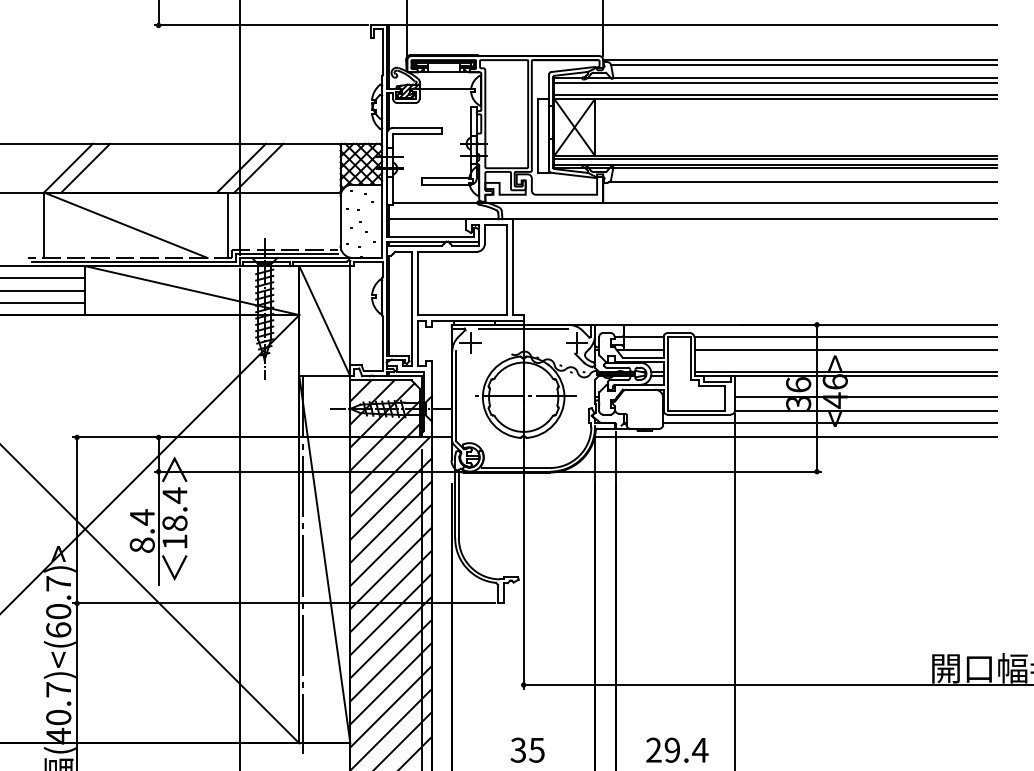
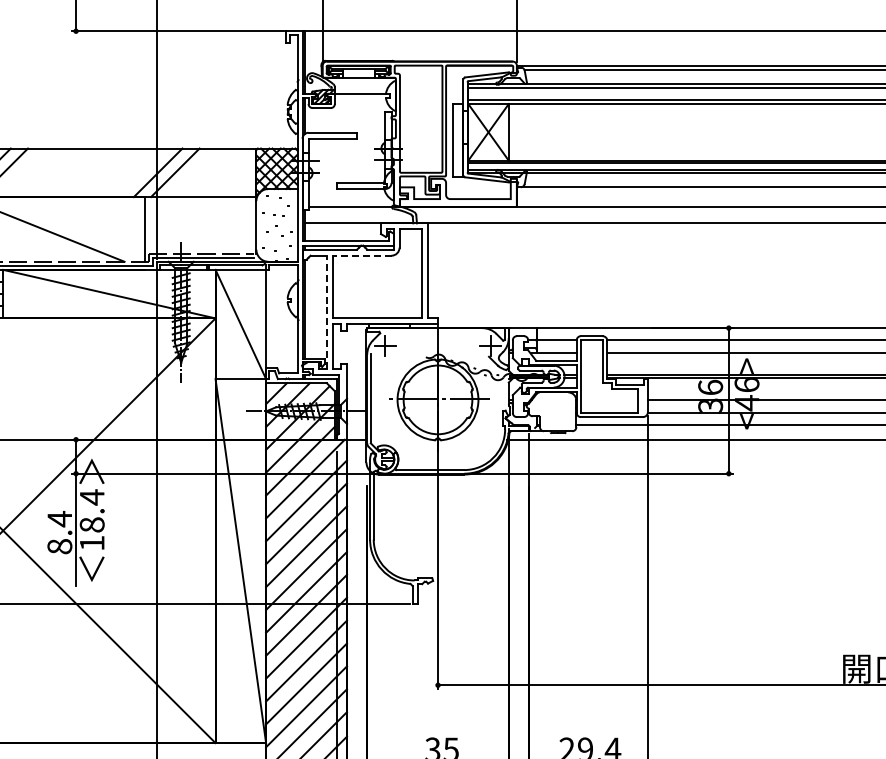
line: (446, 251) -> (361, 255), solid -> dashed
line: (411, 308) -> (326, 311), solid -> dashed
line: (523, 328) -> (437, 331), removed
line: (303, 564) -> (219, 565), removed

